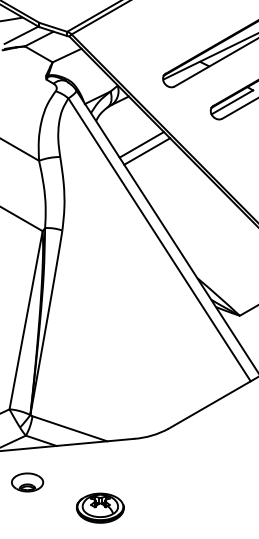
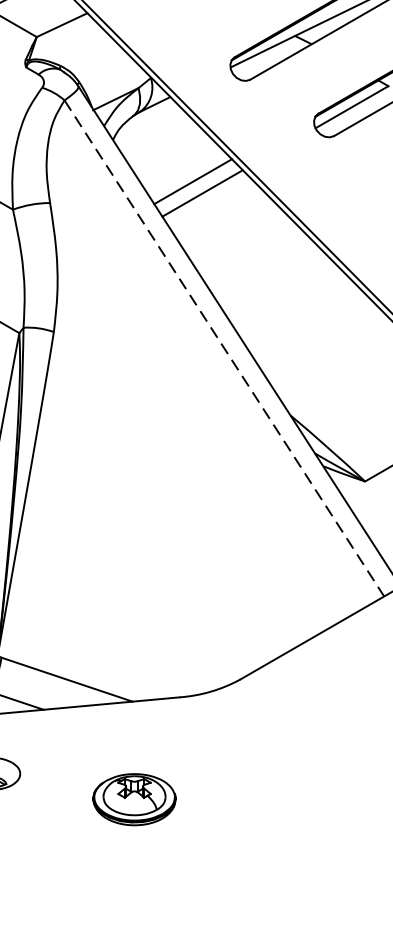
line: (159, 240) -> (224, 349), solid -> dashed
part: (99, 507) -> (132, 798), moved

